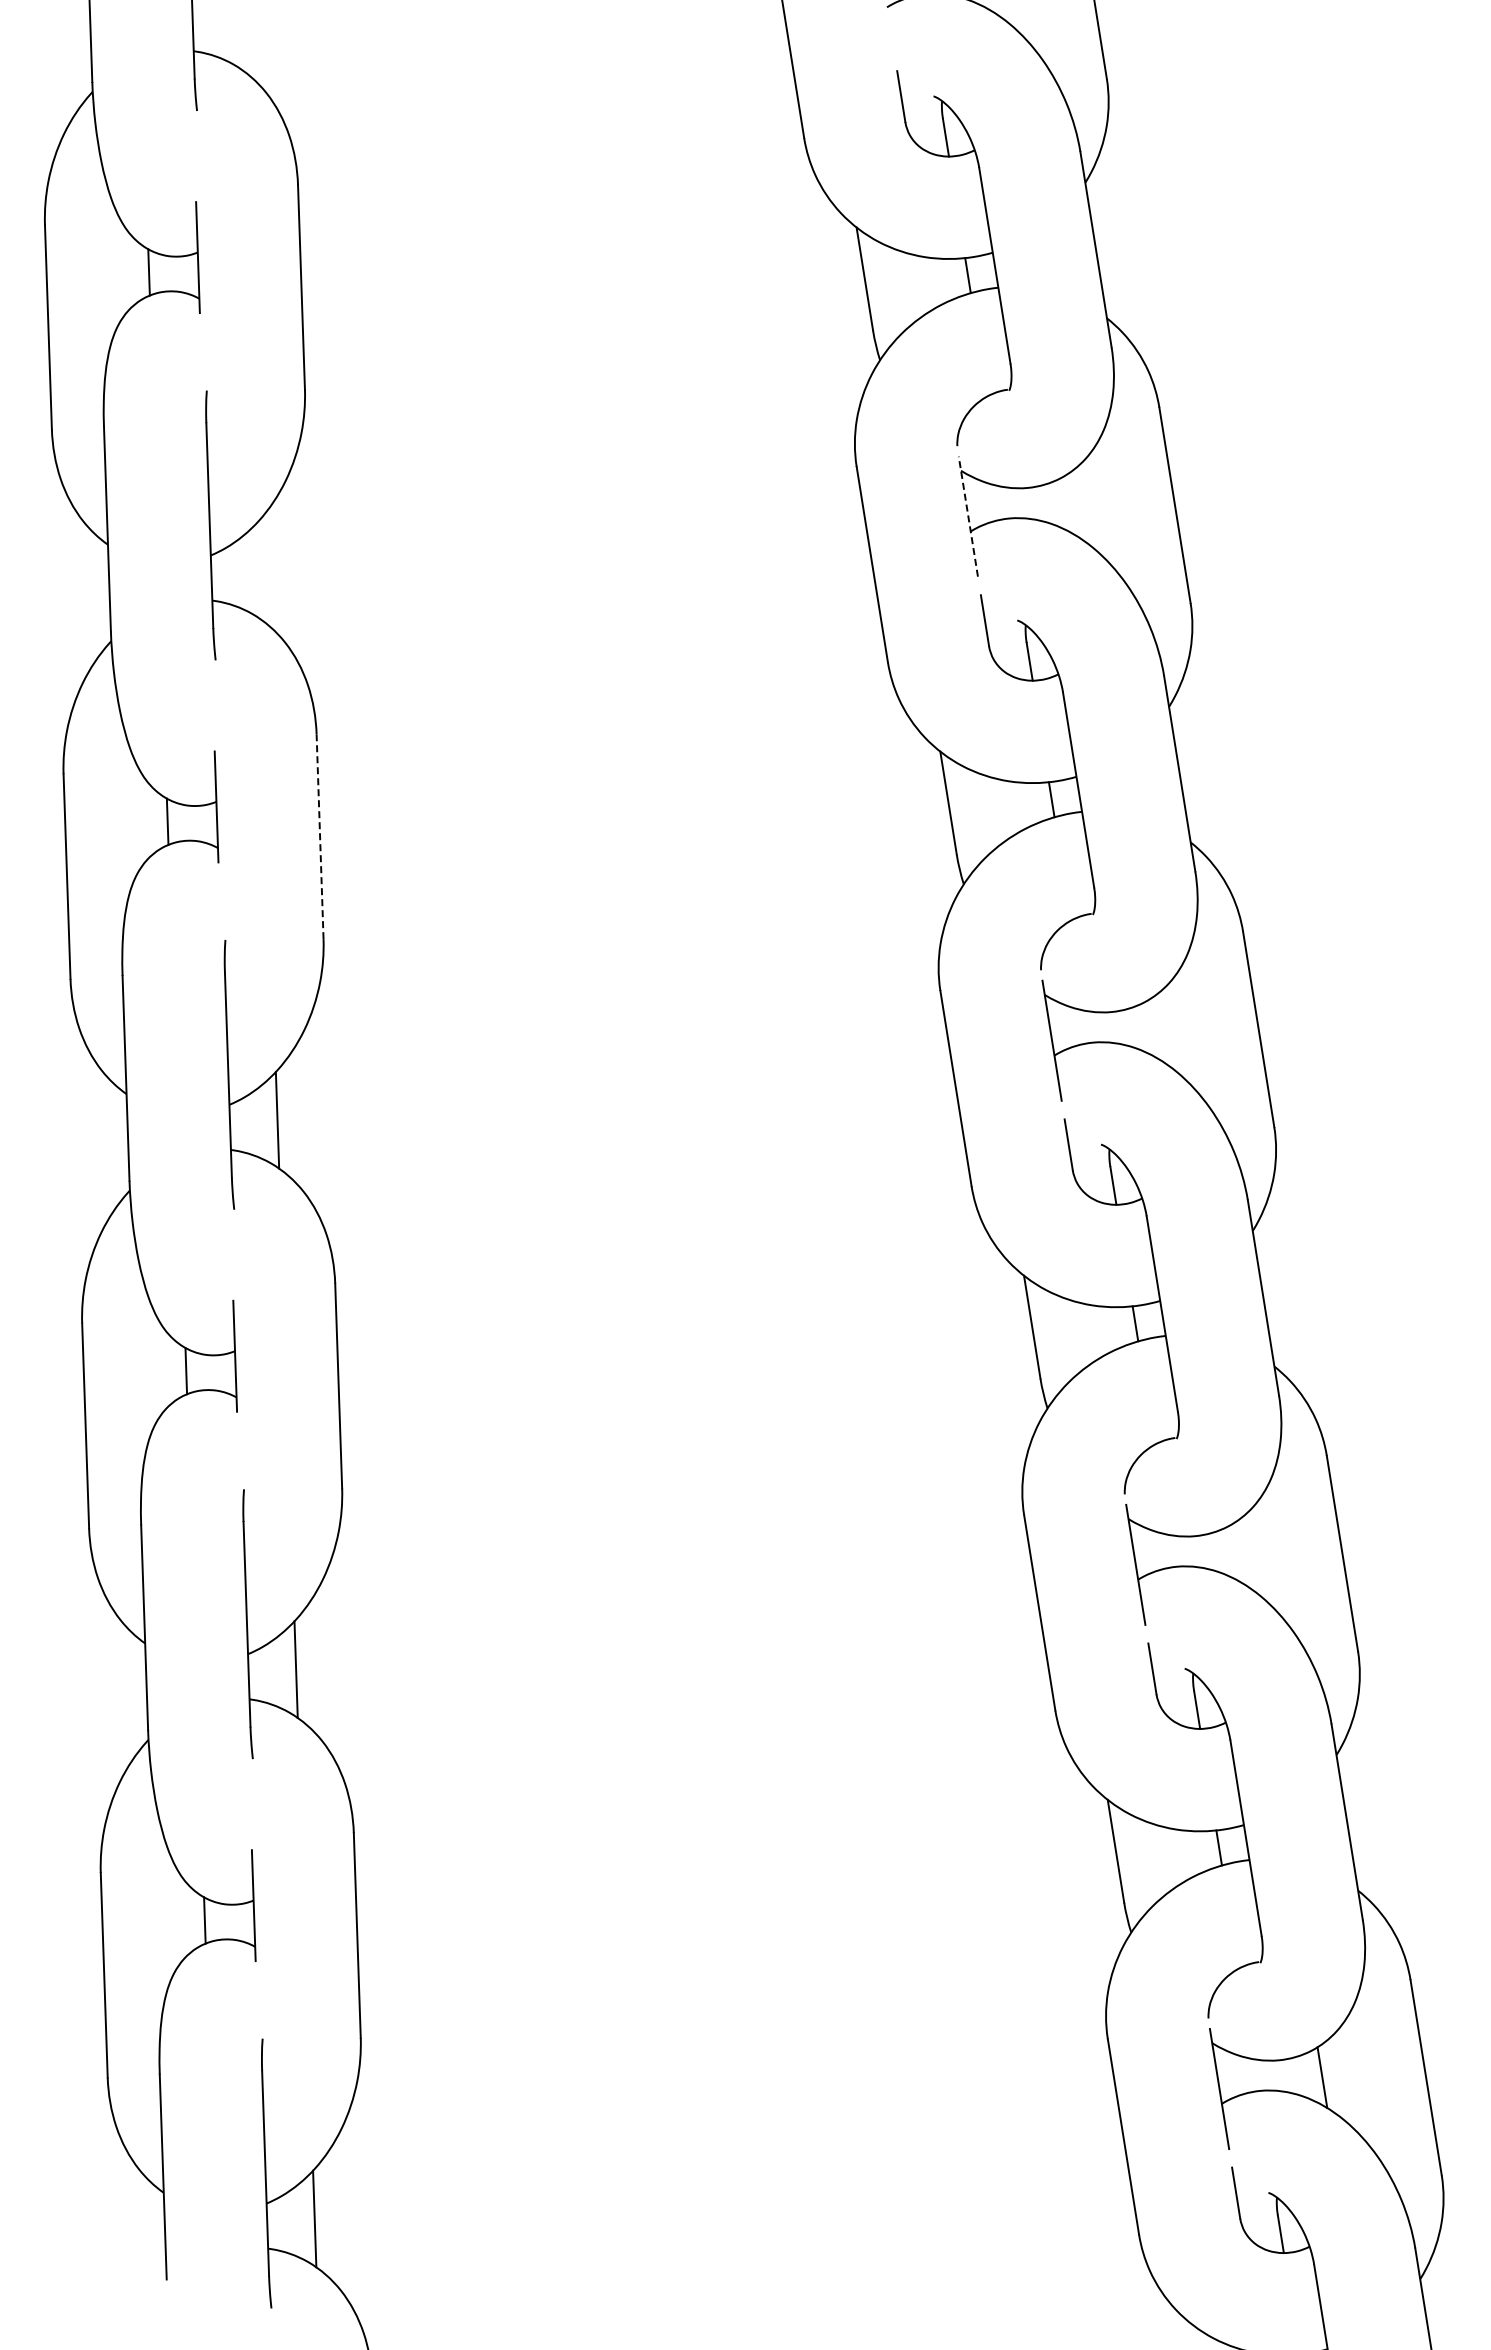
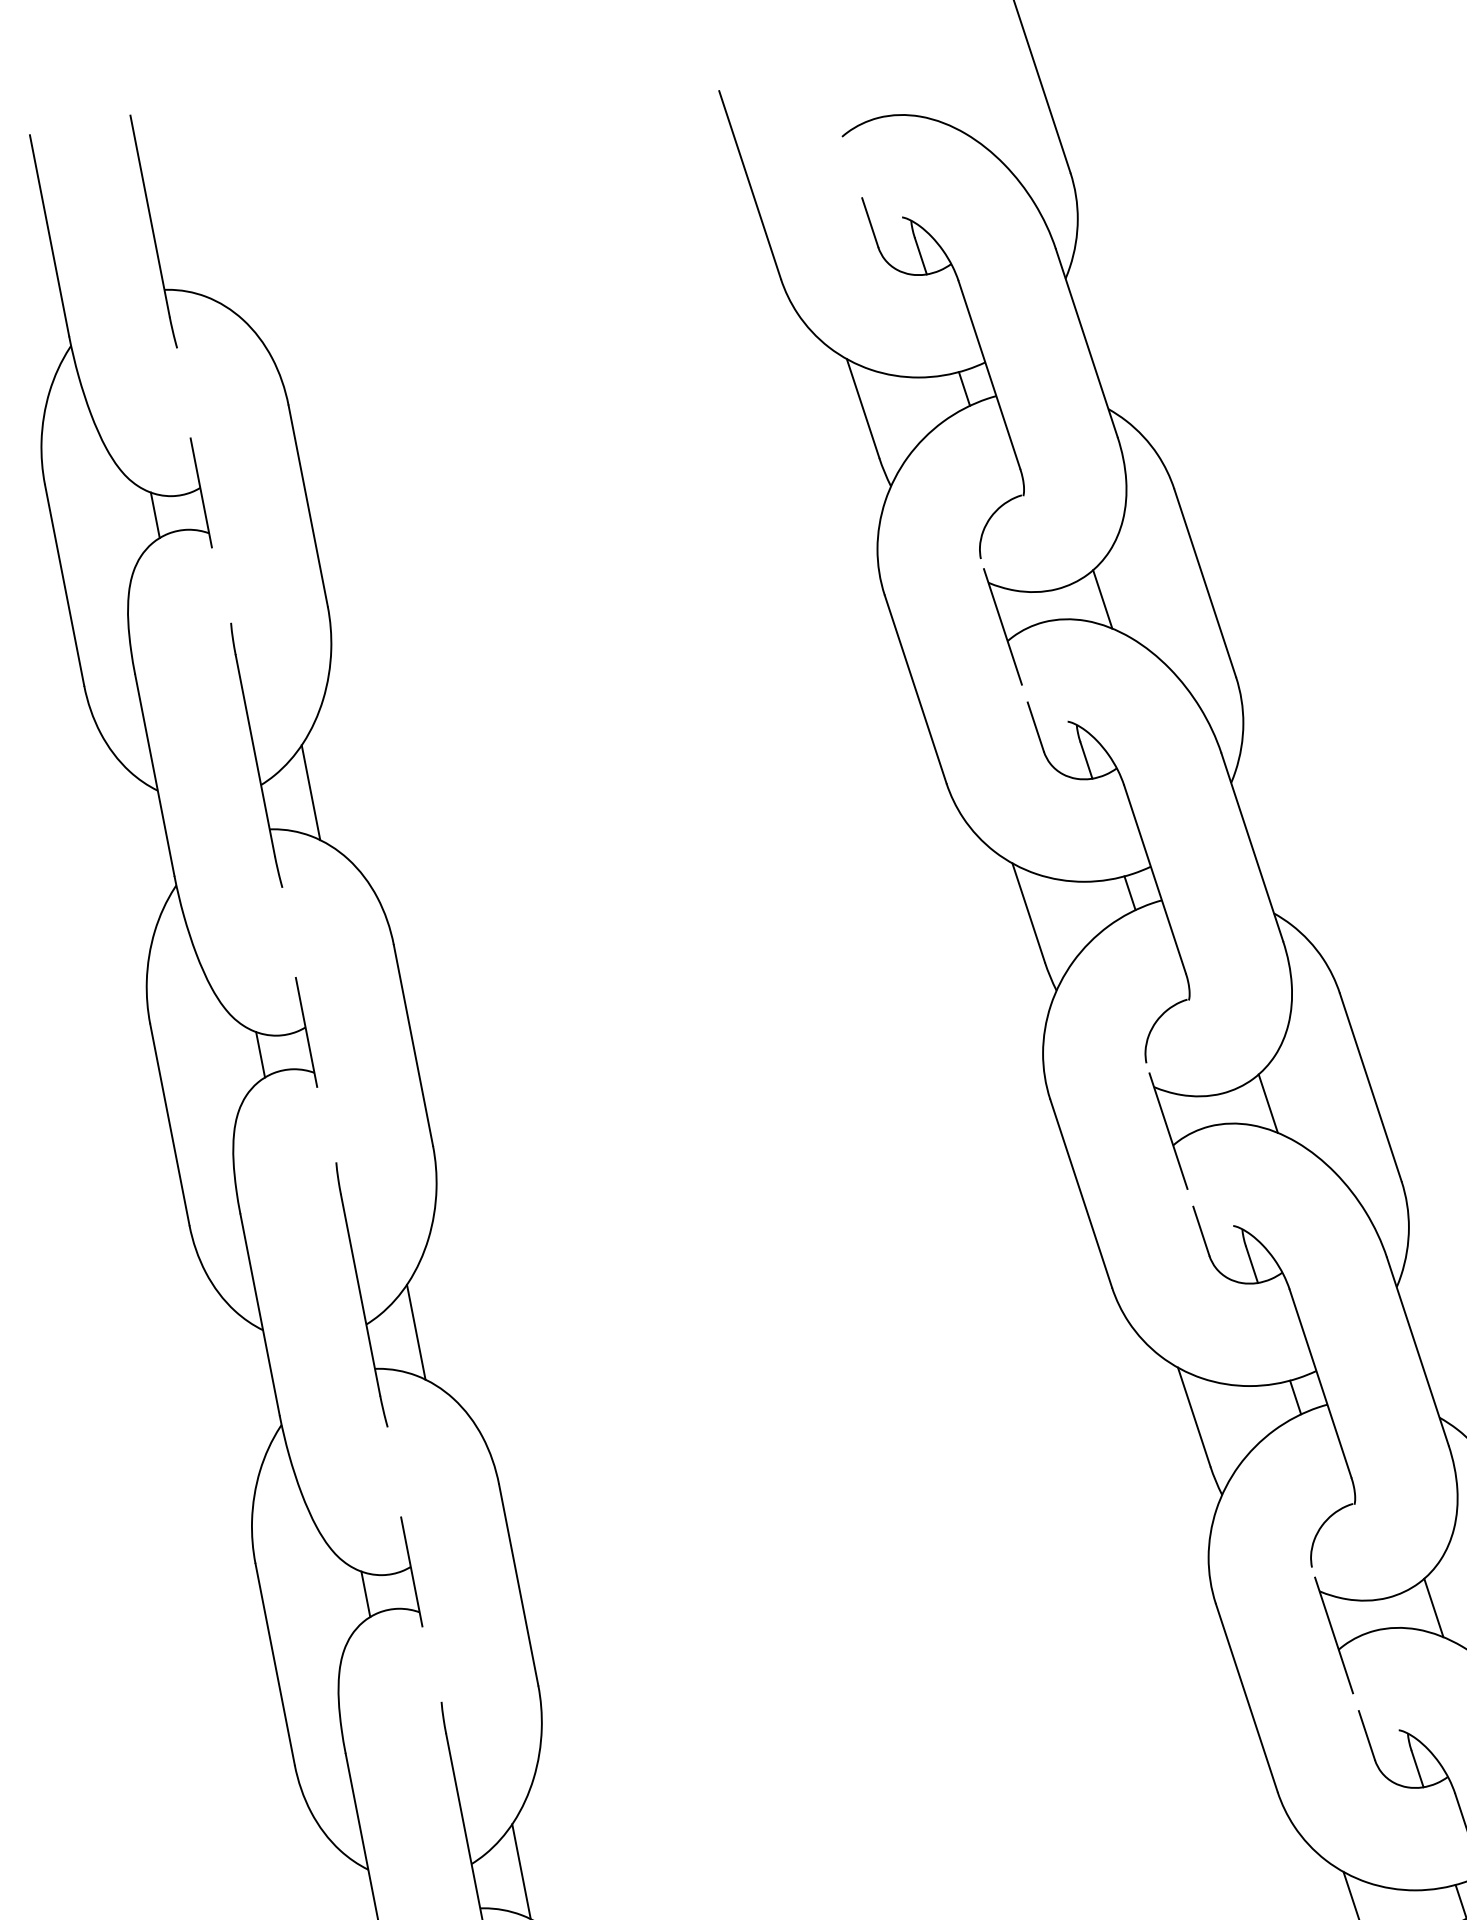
line: (1071, 504) -> (1102, 598), added
line: (968, 516) -> (1003, 626), dashed -> solid
line: (258, 570) -> (310, 792), added
line: (320, 836) -> (413, 1045), dashed -> solid
line: (1154, 1029) -> (1267, 1103), added
line: (1238, 1553) -> (1433, 1607), added

